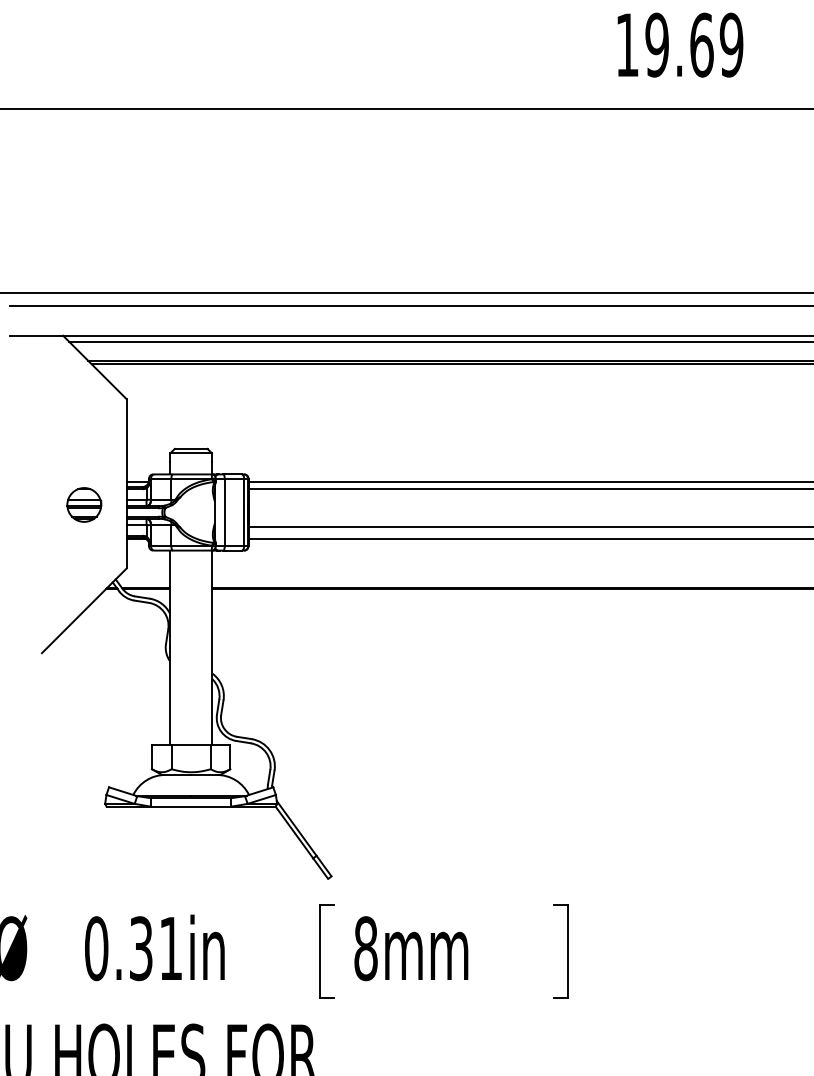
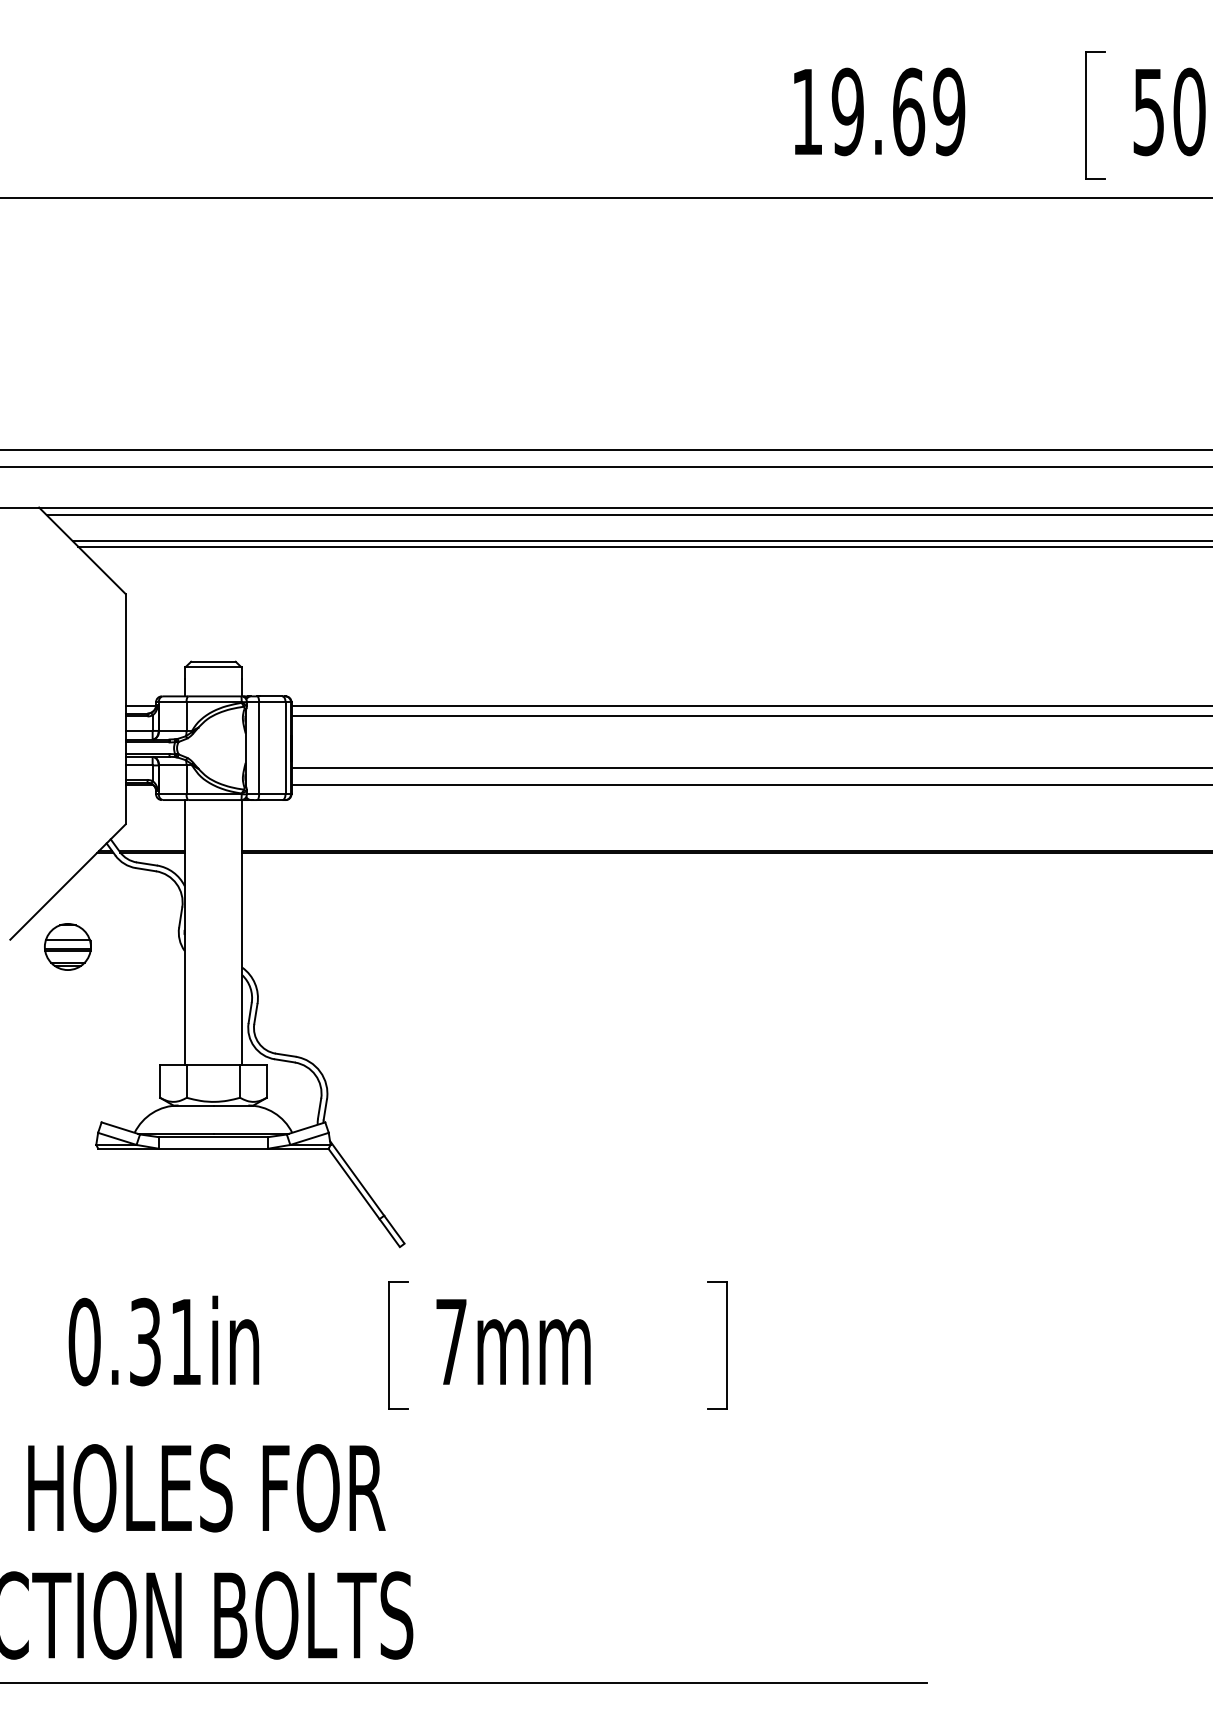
part: (83, 504) -> (67, 946), moved
text: (366, 948) -> (451, 1341), 8mm -> 7mm

